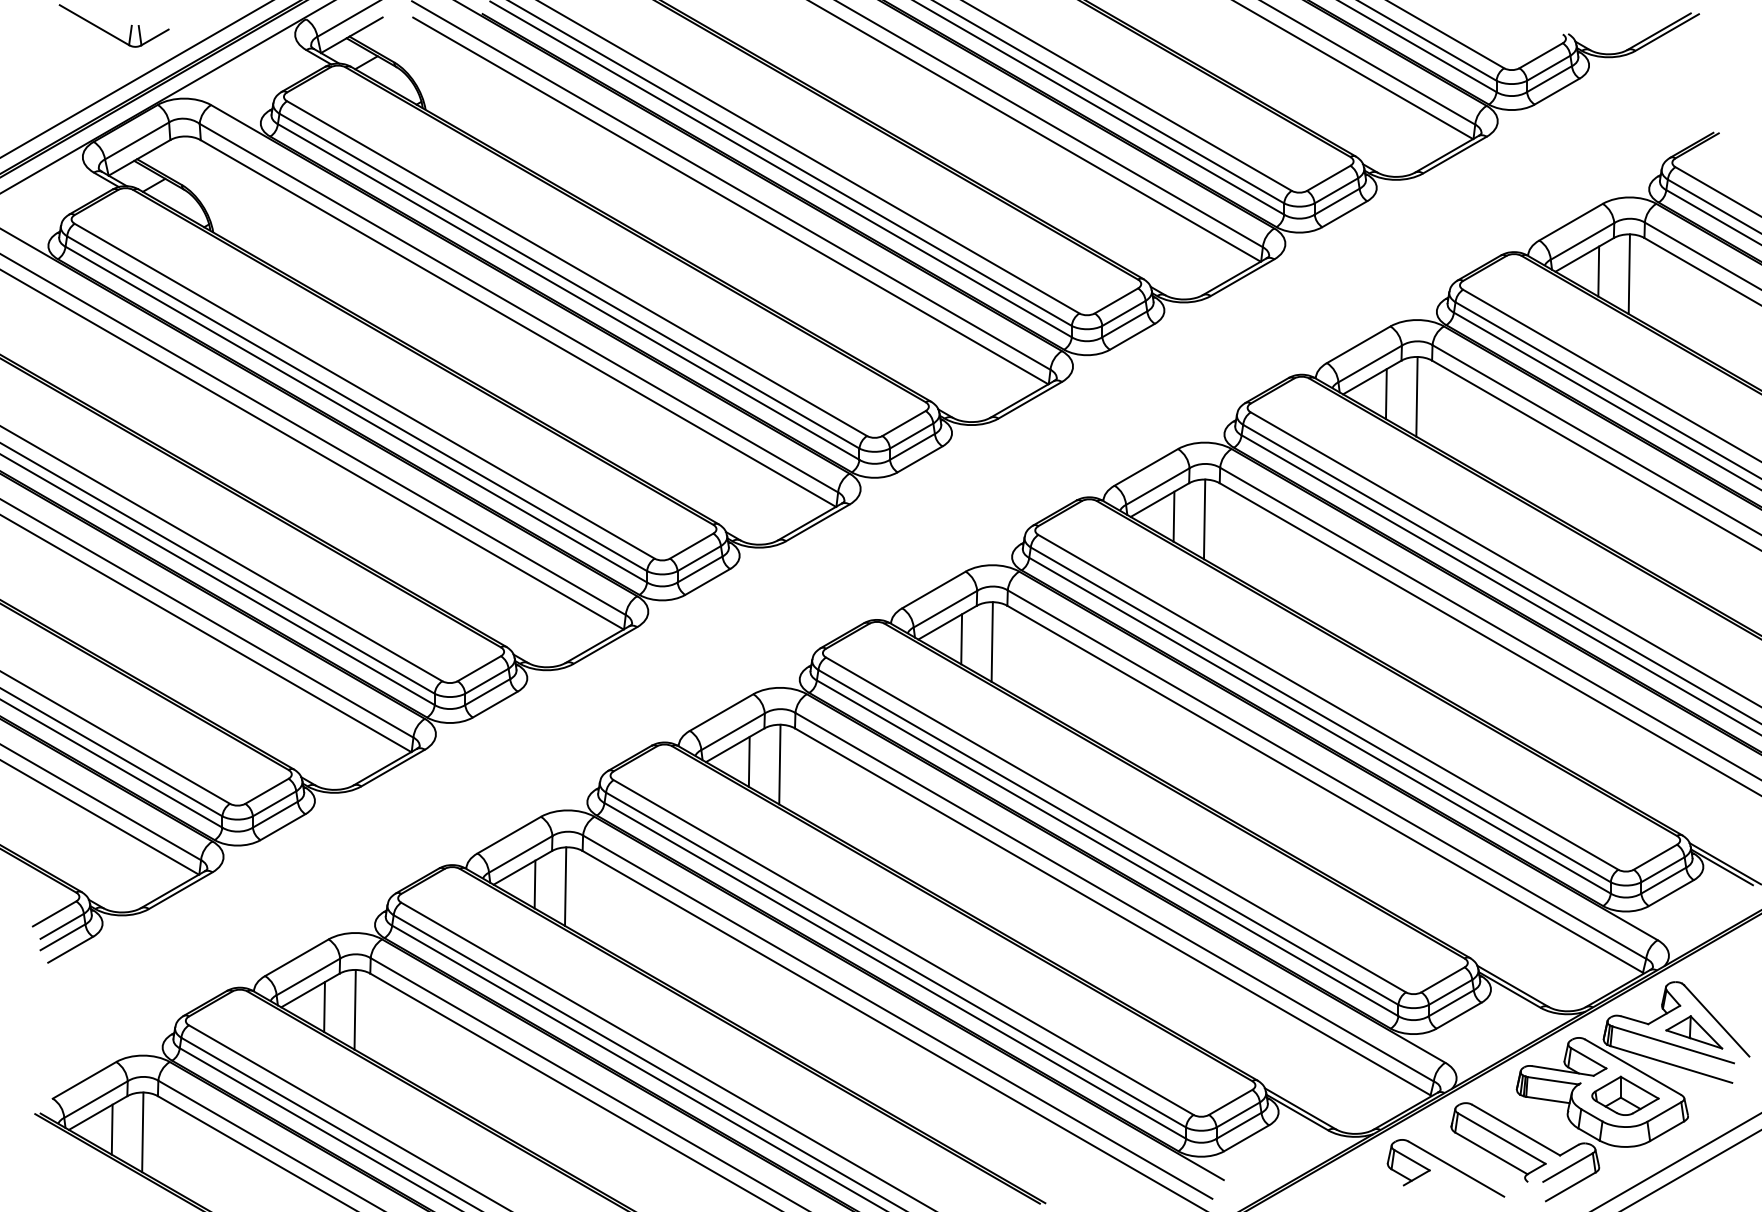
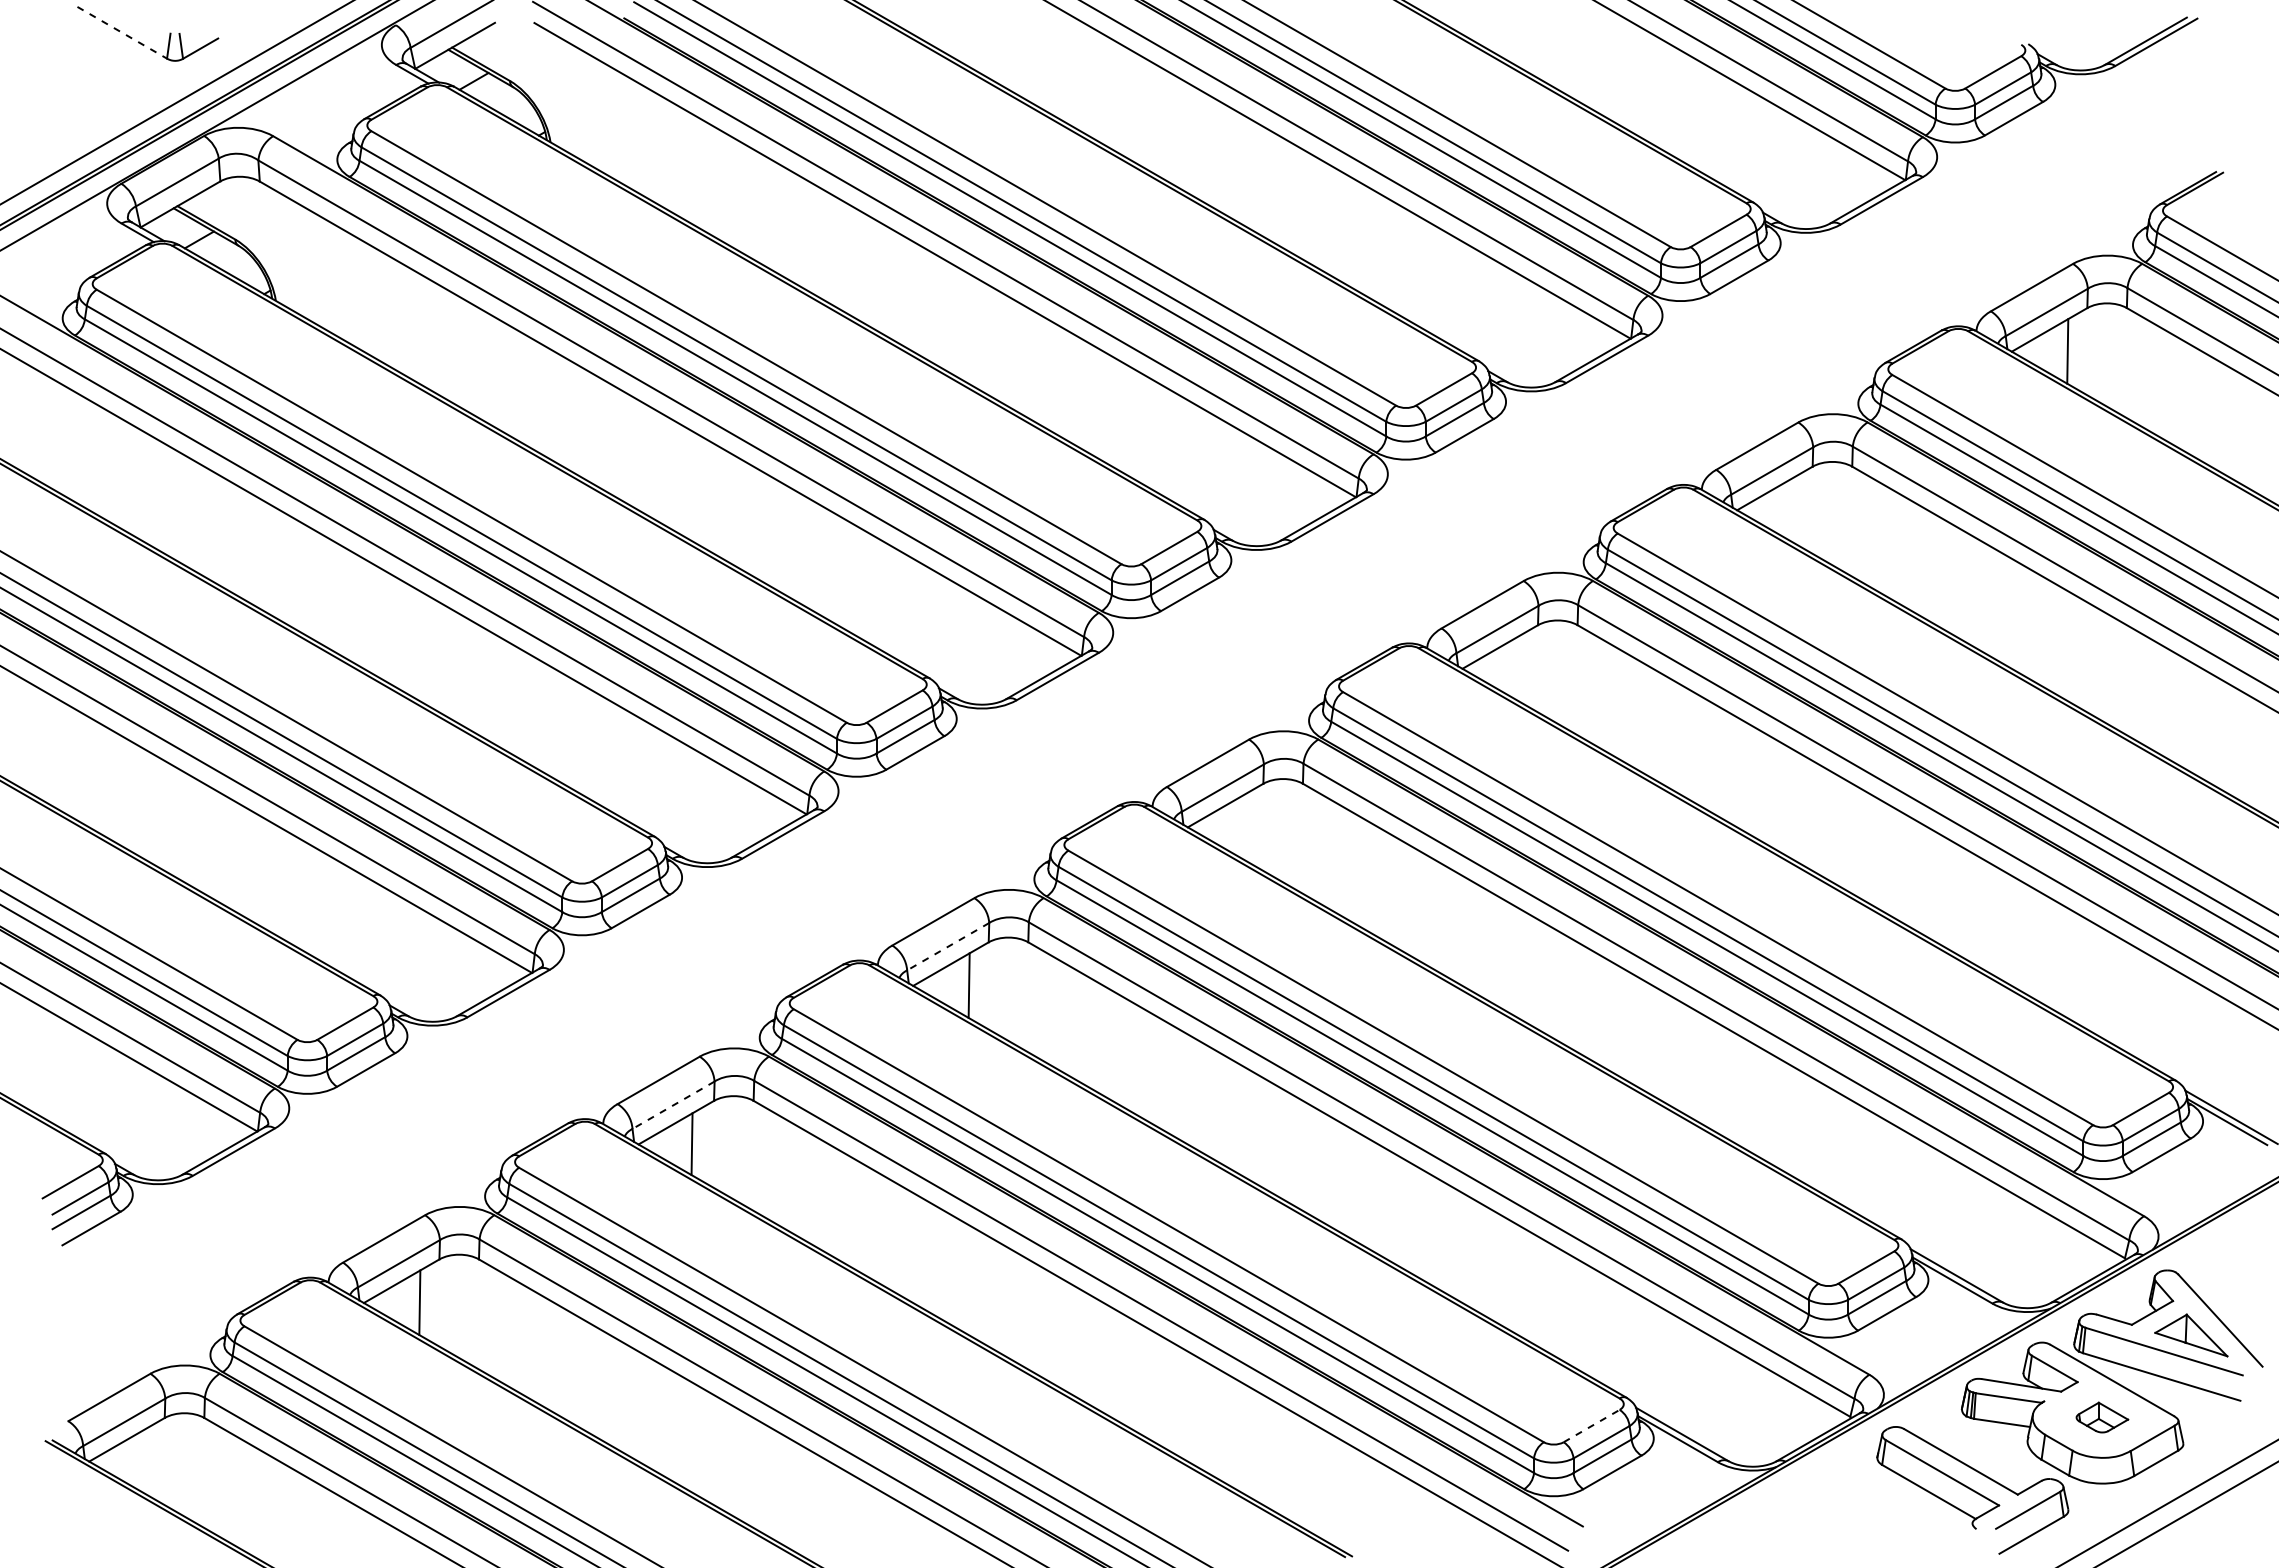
line: (94, 24) -> (122, 32), solid -> dashed
line: (1629, 273) -> (2107, 354), removed
line: (1385, 393) -> (1792, 509), removed
line: (1416, 396) -> (1832, 512), removed
line: (1173, 516) -> (1517, 668), removed
line: (1204, 519) -> (1557, 671), removed
line: (961, 638) -> (1243, 826), removed
line: (992, 641) -> (1283, 830), removed
line: (732, 731) -> (947, 946), solid -> dashed
line: (779, 764) -> (1008, 988), removed
line: (520, 854) -> (673, 1105), solid -> dashed
line: (565, 886) -> (731, 1146), removed
line: (355, 1009) -> (459, 1305), removed
part: (1625, 1095) -> (2102, 1417), size x0.6
line: (1231, 1102) -> (1592, 1425), solid -> dashed
line: (111, 1129) -> (144, 1460), removed
line: (142, 1132) -> (184, 1464), removed
part: (1446, 1167) -> (1870, 1510), removed

